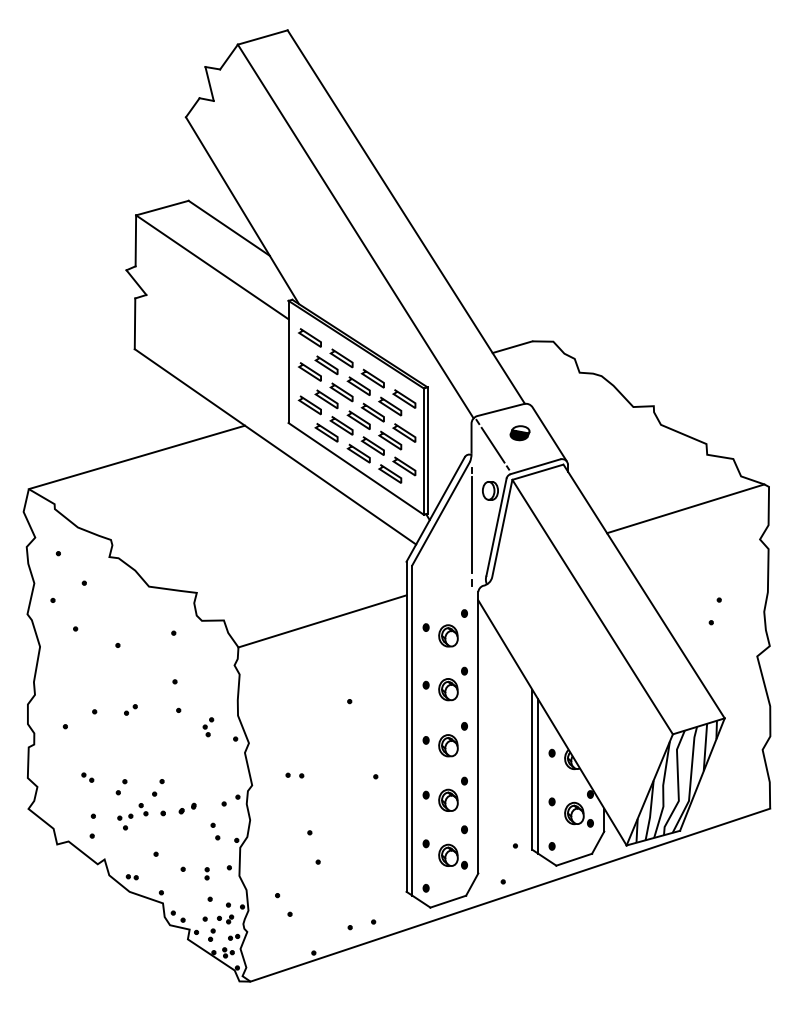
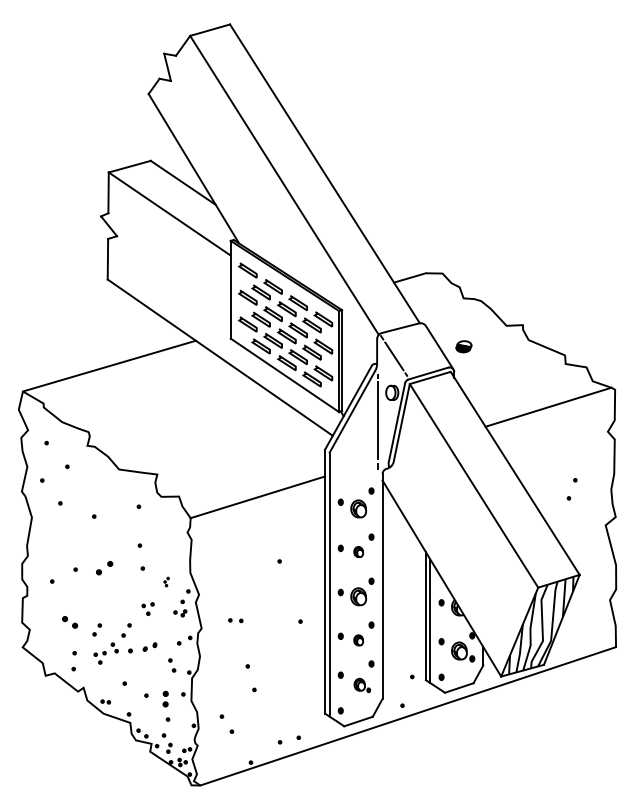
part: (519, 433) -> (463, 347), moved
part: (448, 689) -> (358, 551), size x0.6
part: (130, 709) -> (104, 567), size x1.6
part: (208, 727) -> (166, 582), size x0.6
part: (185, 760) -> (148, 608), added
part: (87, 777) -> (69, 622), size x1.6
part: (448, 799) -> (358, 639), size x0.6
part: (452, 856) -> (361, 685), size x0.7
part: (206, 873) -> (165, 699), size x1.6
part: (225, 913) -> (180, 608), moved

